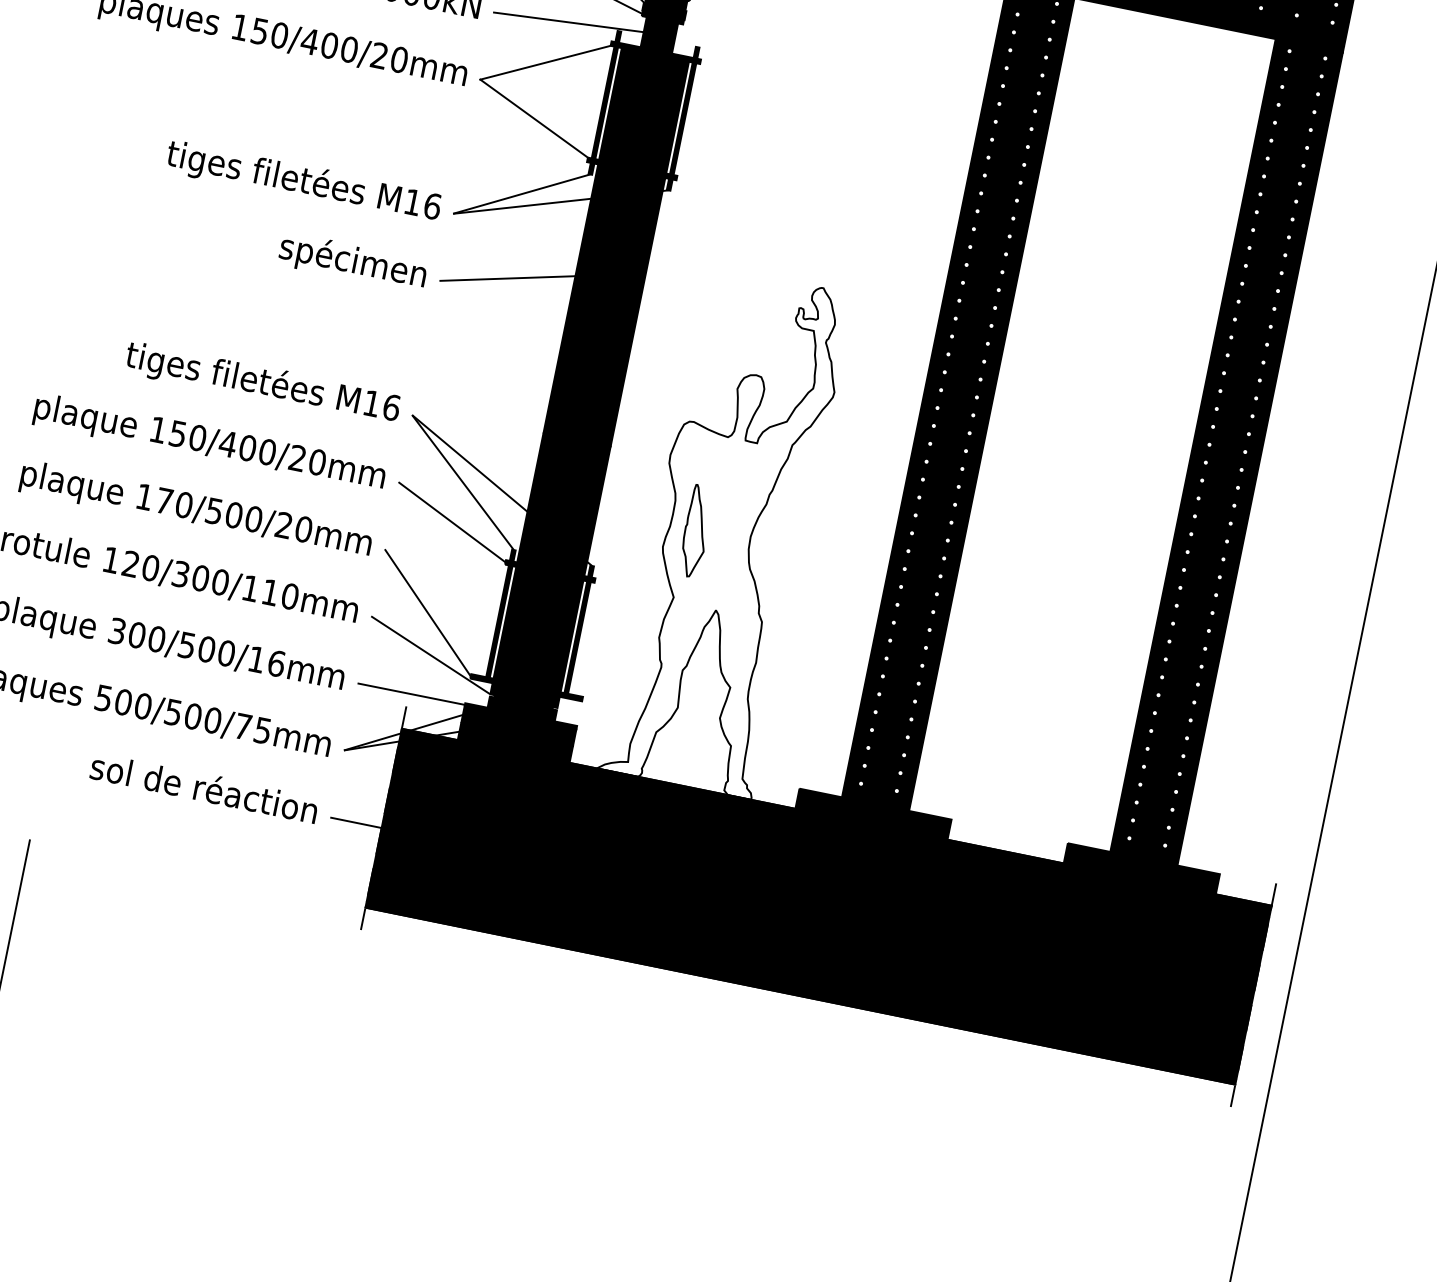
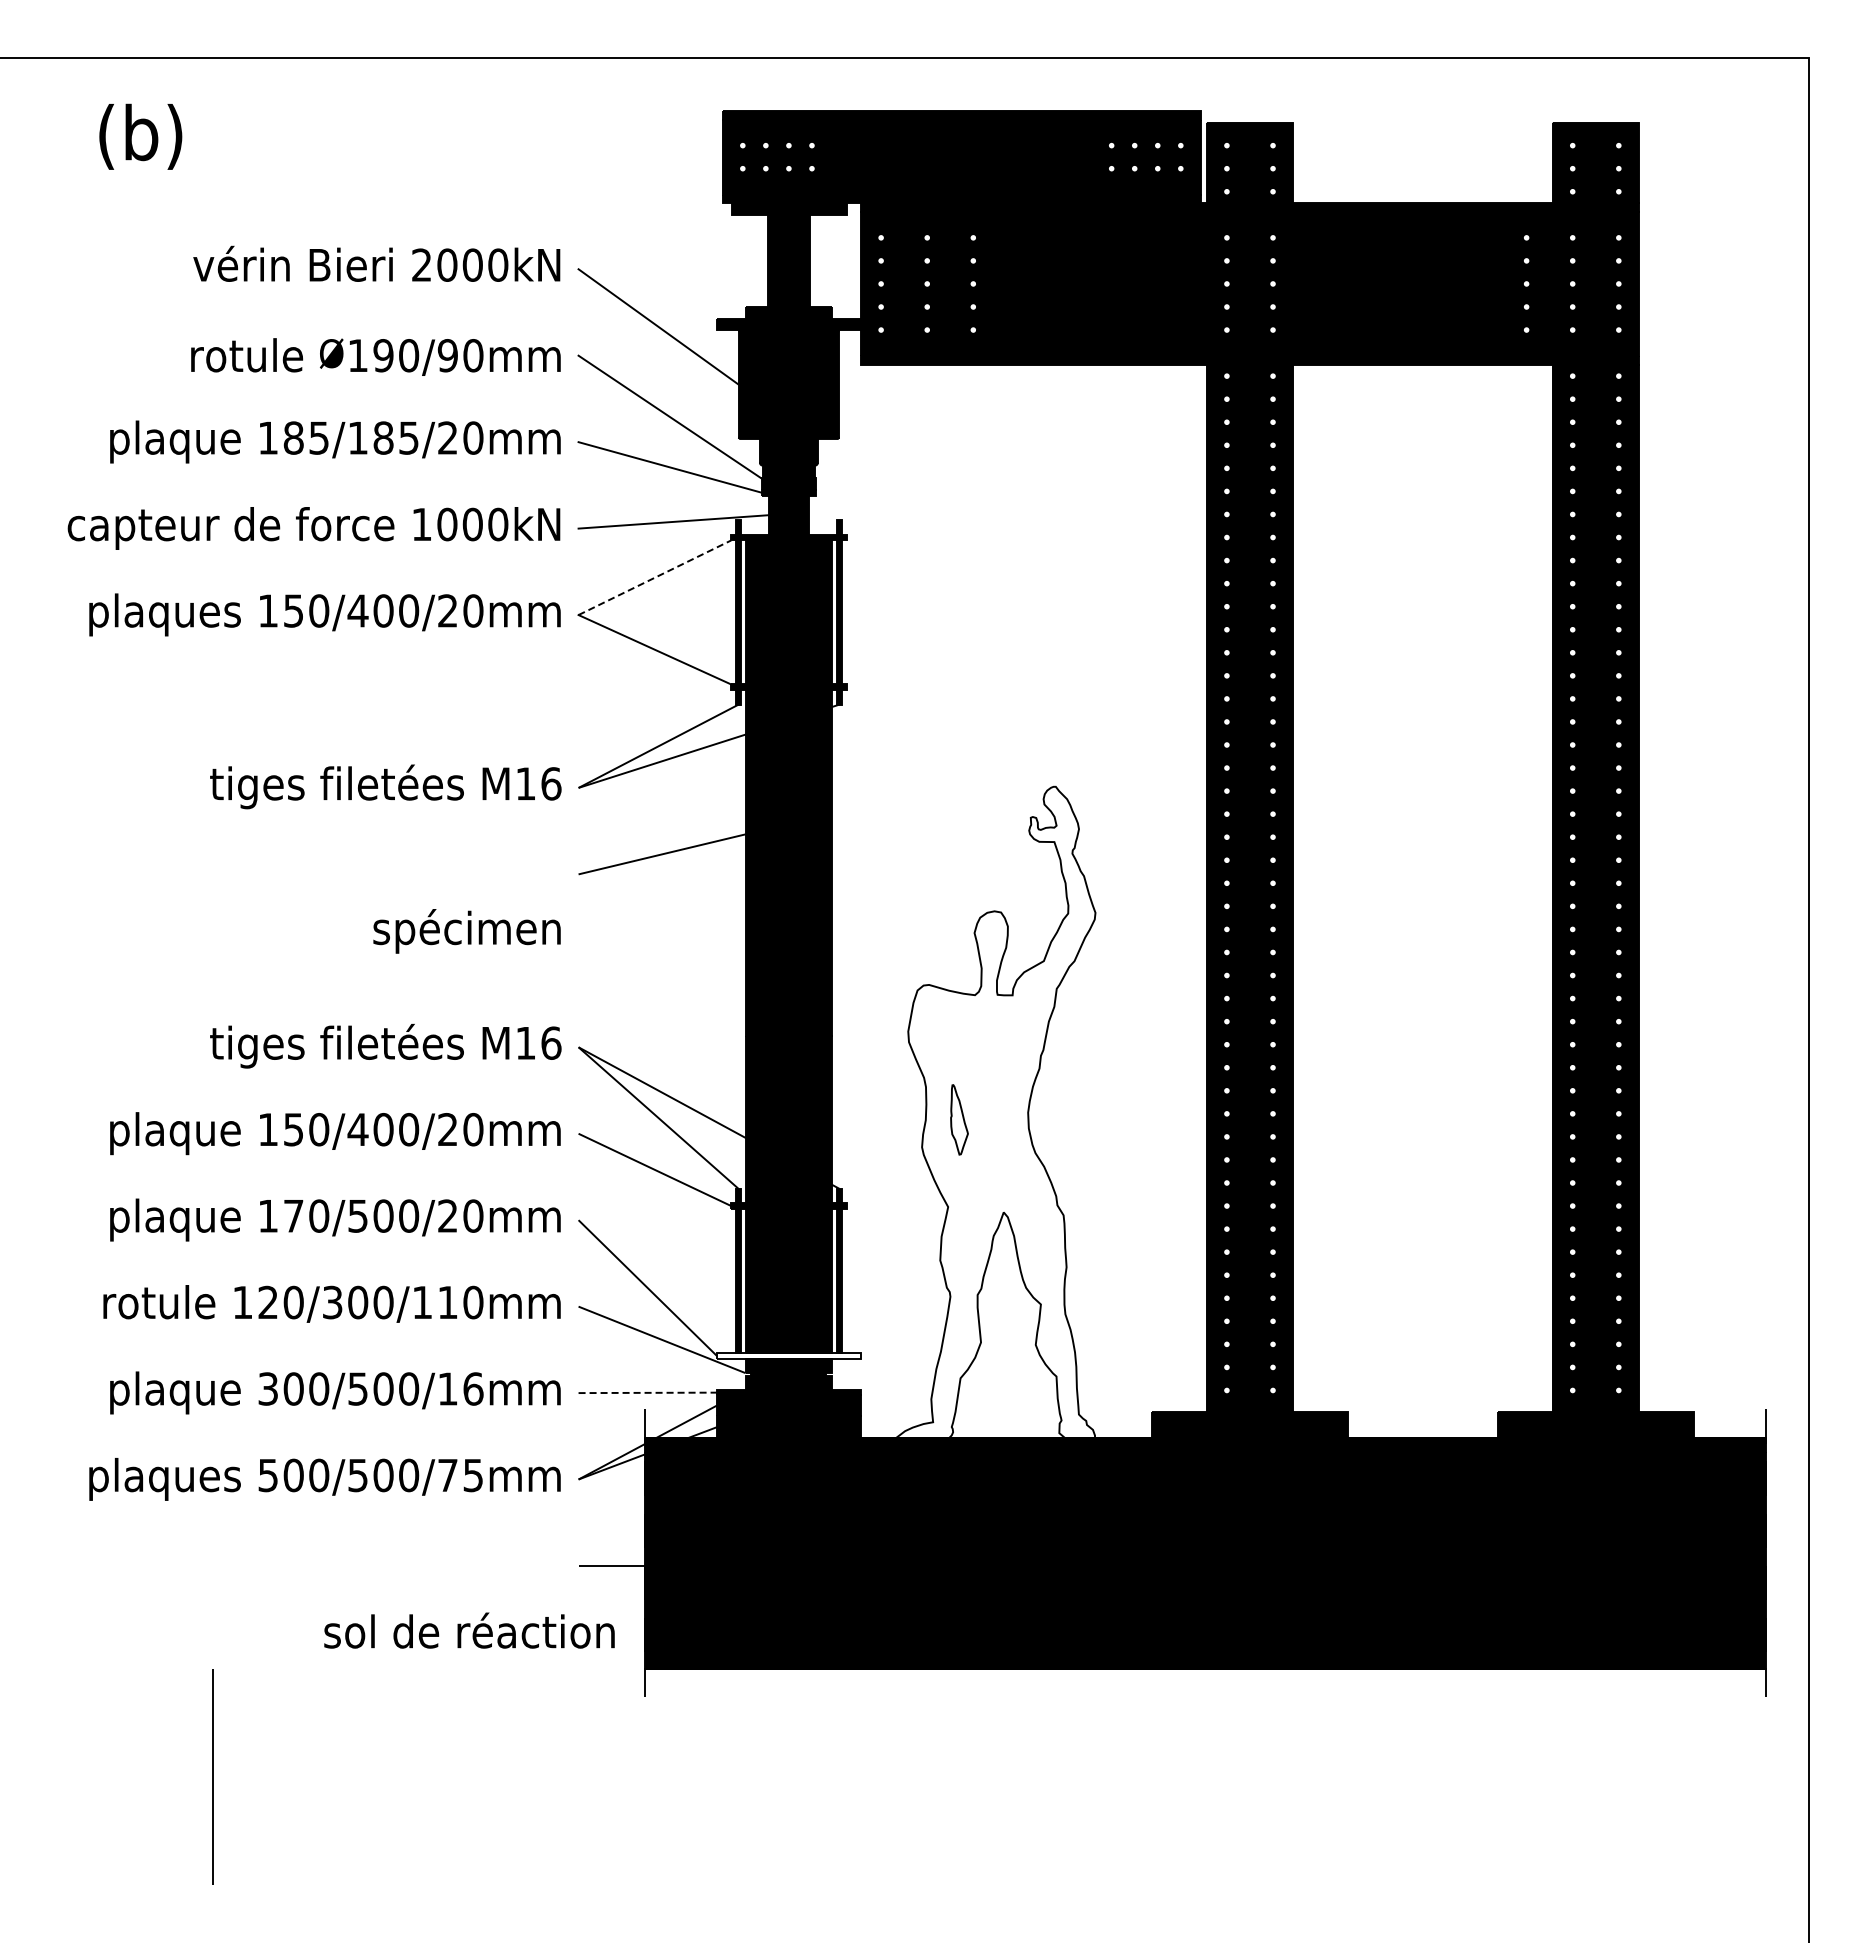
line: (545, 62) -> (654, 577), solid -> dashed
text: (352, 262) -> (466, 931), moved
part: (696, 531) -> (959, 1119), size x0.6
fill: (526, 687) -> (788, 1355), removed
line: (411, 693) -> (648, 1392), solid -> dashed
text: (204, 787) -> (469, 1630), moved

